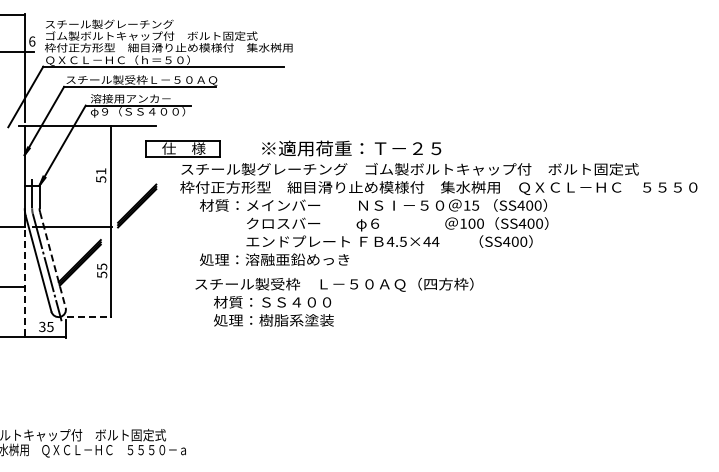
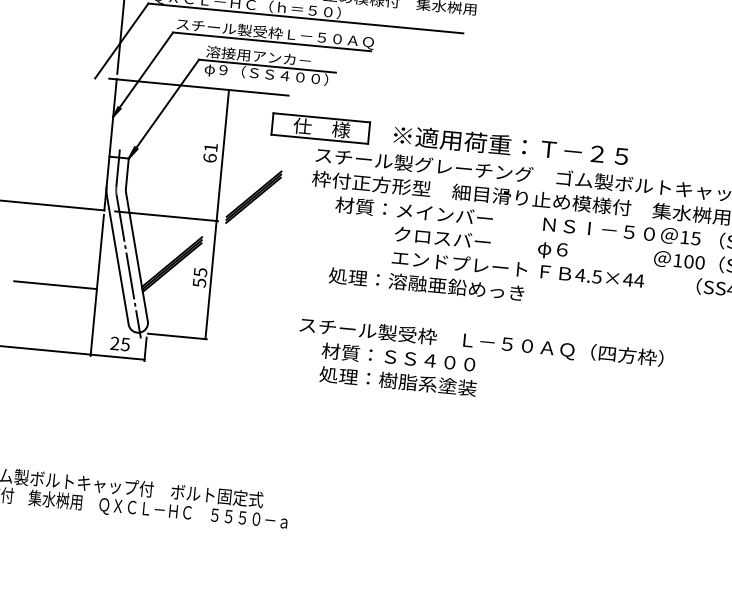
text: (351, 148) -> (510, 145), moved
text: (101, 179) -> (210, 158), 51 -> 61
line: (52, 259) -> (136, 256), dashed -> solid
line: (24, 284) -> (96, 285), dashed -> solid
text: (334, 301) -> (479, 364), moved
line: (89, 317) -> (177, 337), dashed -> solid
text: (42, 327) -> (115, 344), 35 -> 25

